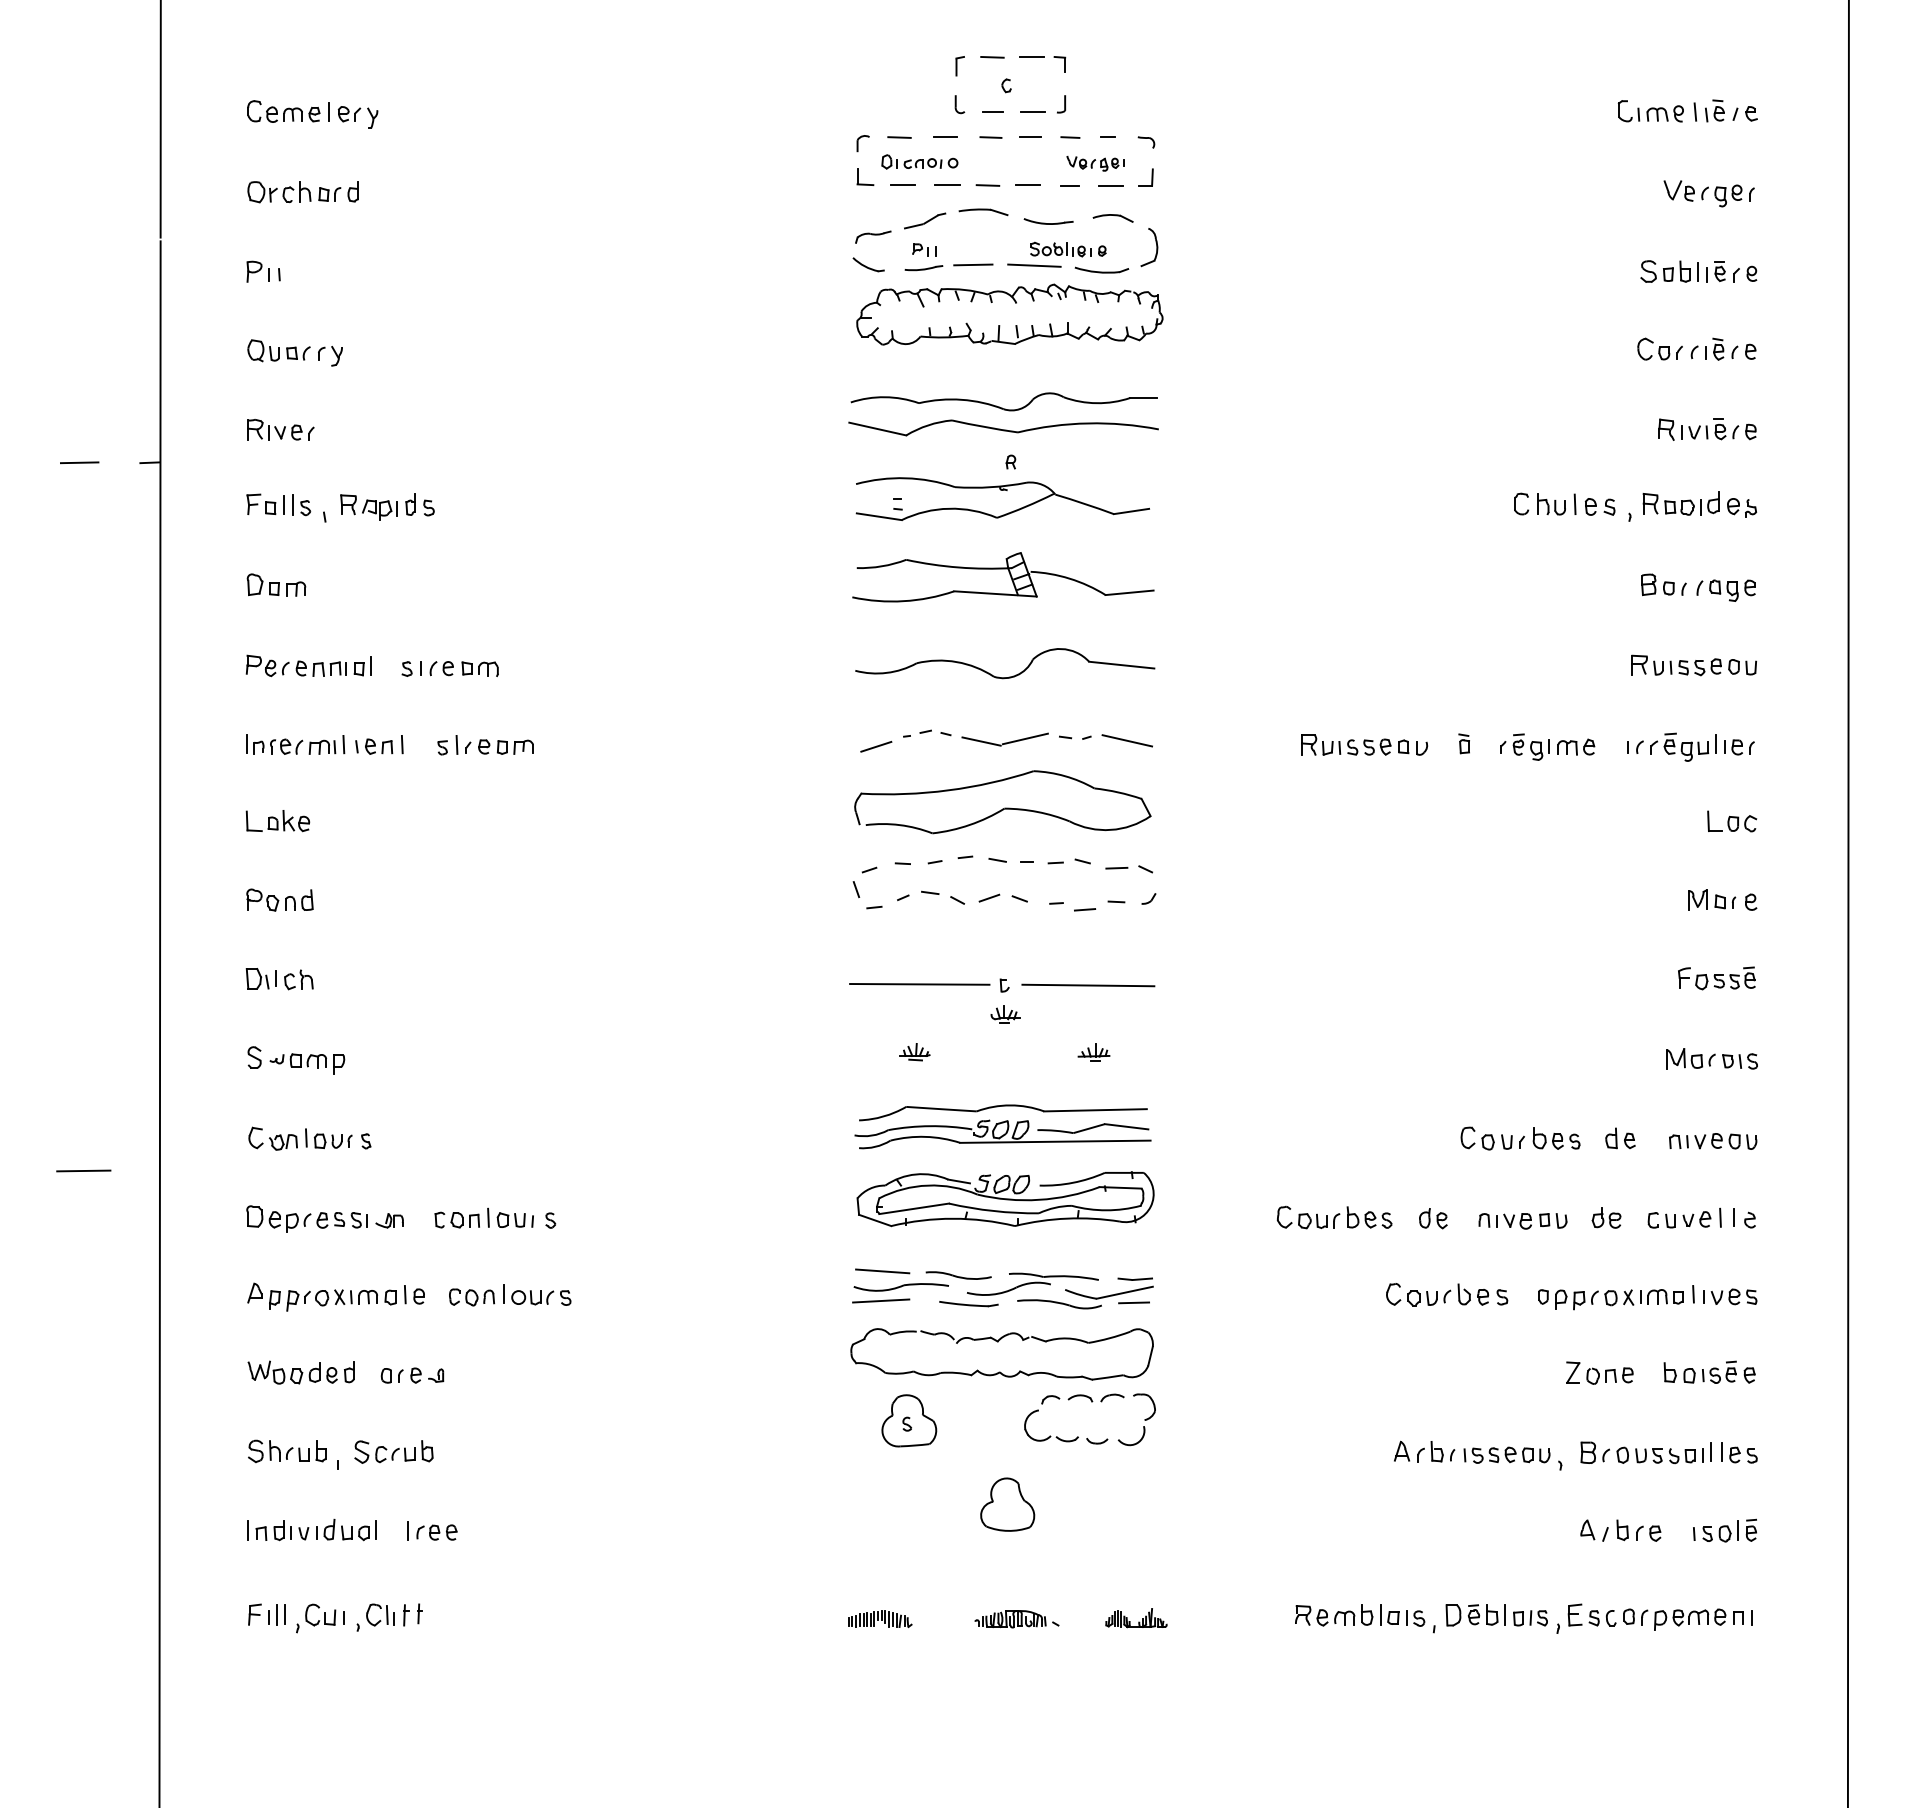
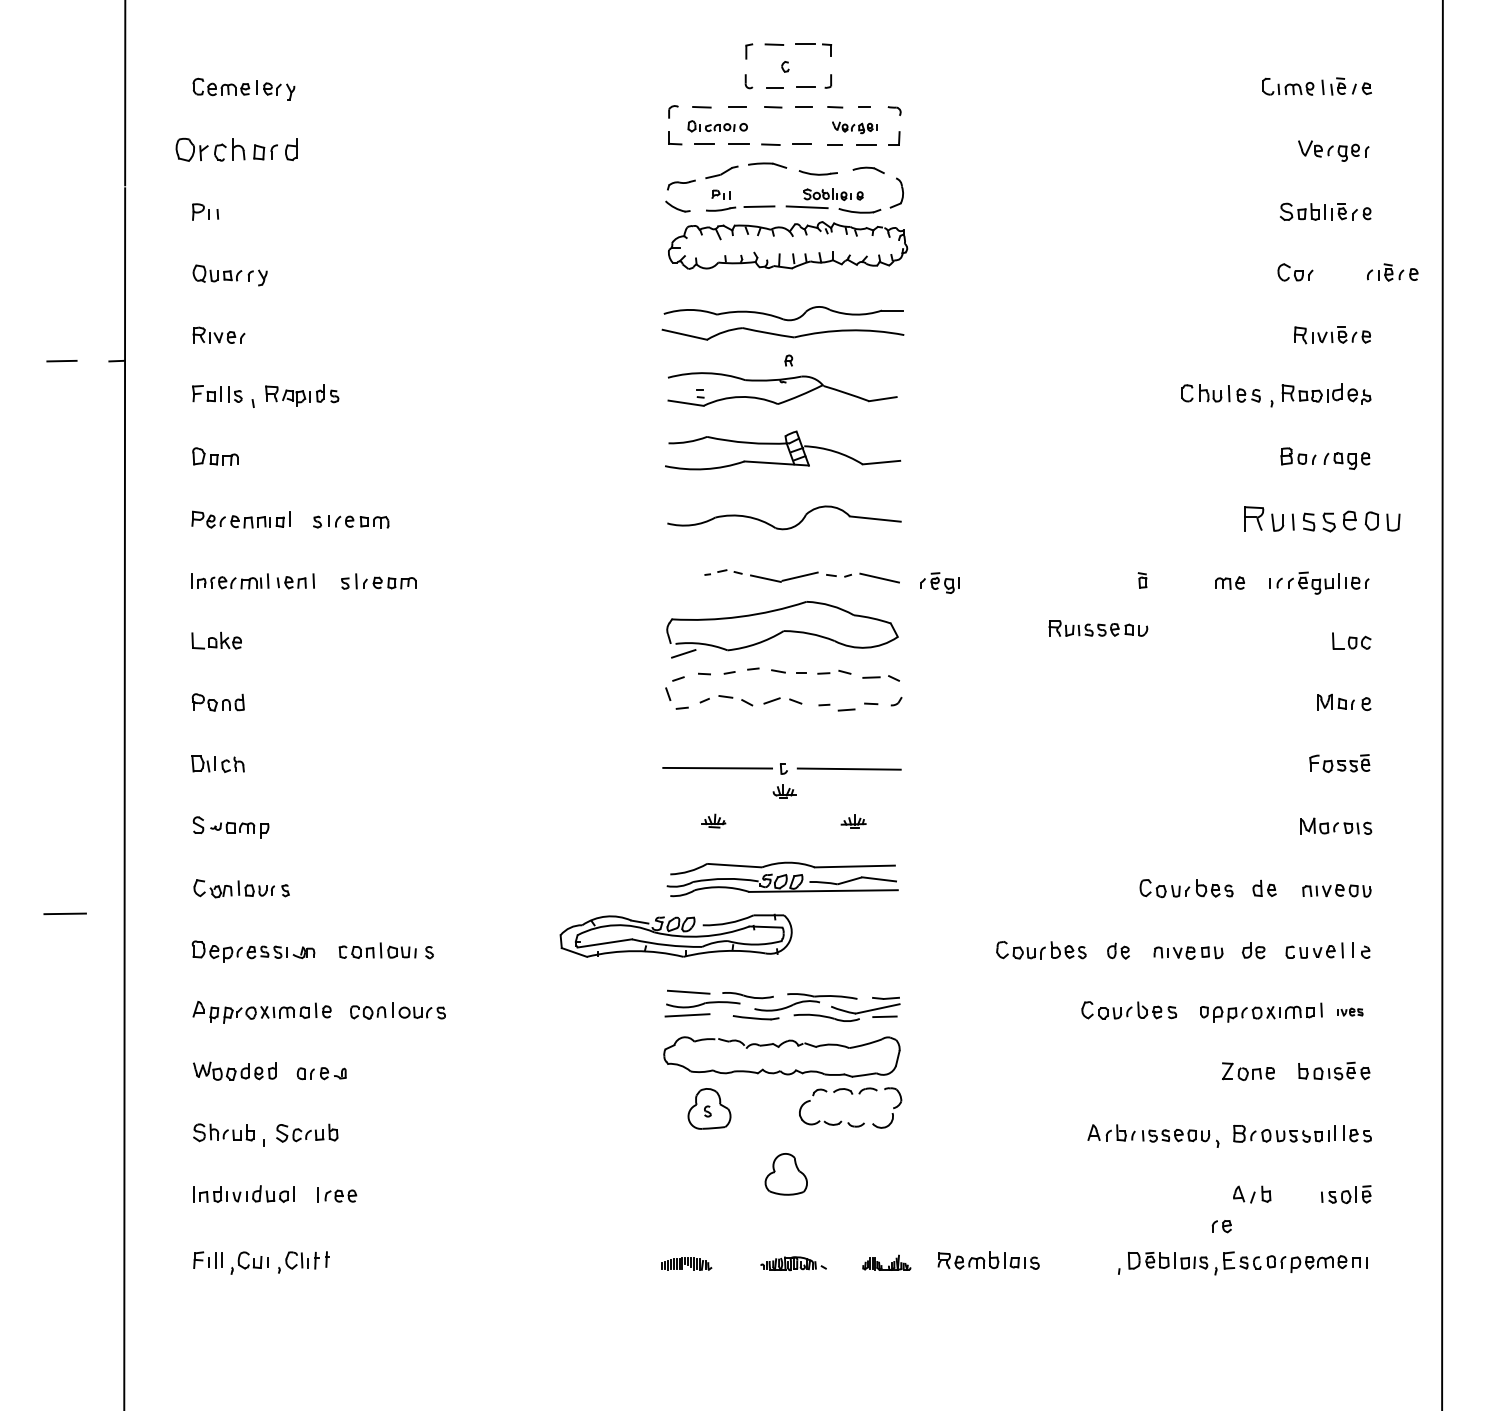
part: (302, 192) -> (235, 150), size x1.4
part: (1723, 348) -> (1392, 271), moved
part: (1693, 665) -> (1321, 519), size x1.6
part: (1364, 744) -> (1098, 627), moved
line: (876, 746) -> (683, 653), moved
part: (1524, 746) -> (939, 582), moved
part: (1005, 1199) -> (676, 936), moved
part: (1730, 1296) -> (1350, 1011), size x0.6
part: (1648, 1533) -> (1221, 1226), moved
part: (1360, 1615) -> (989, 1260), moved

